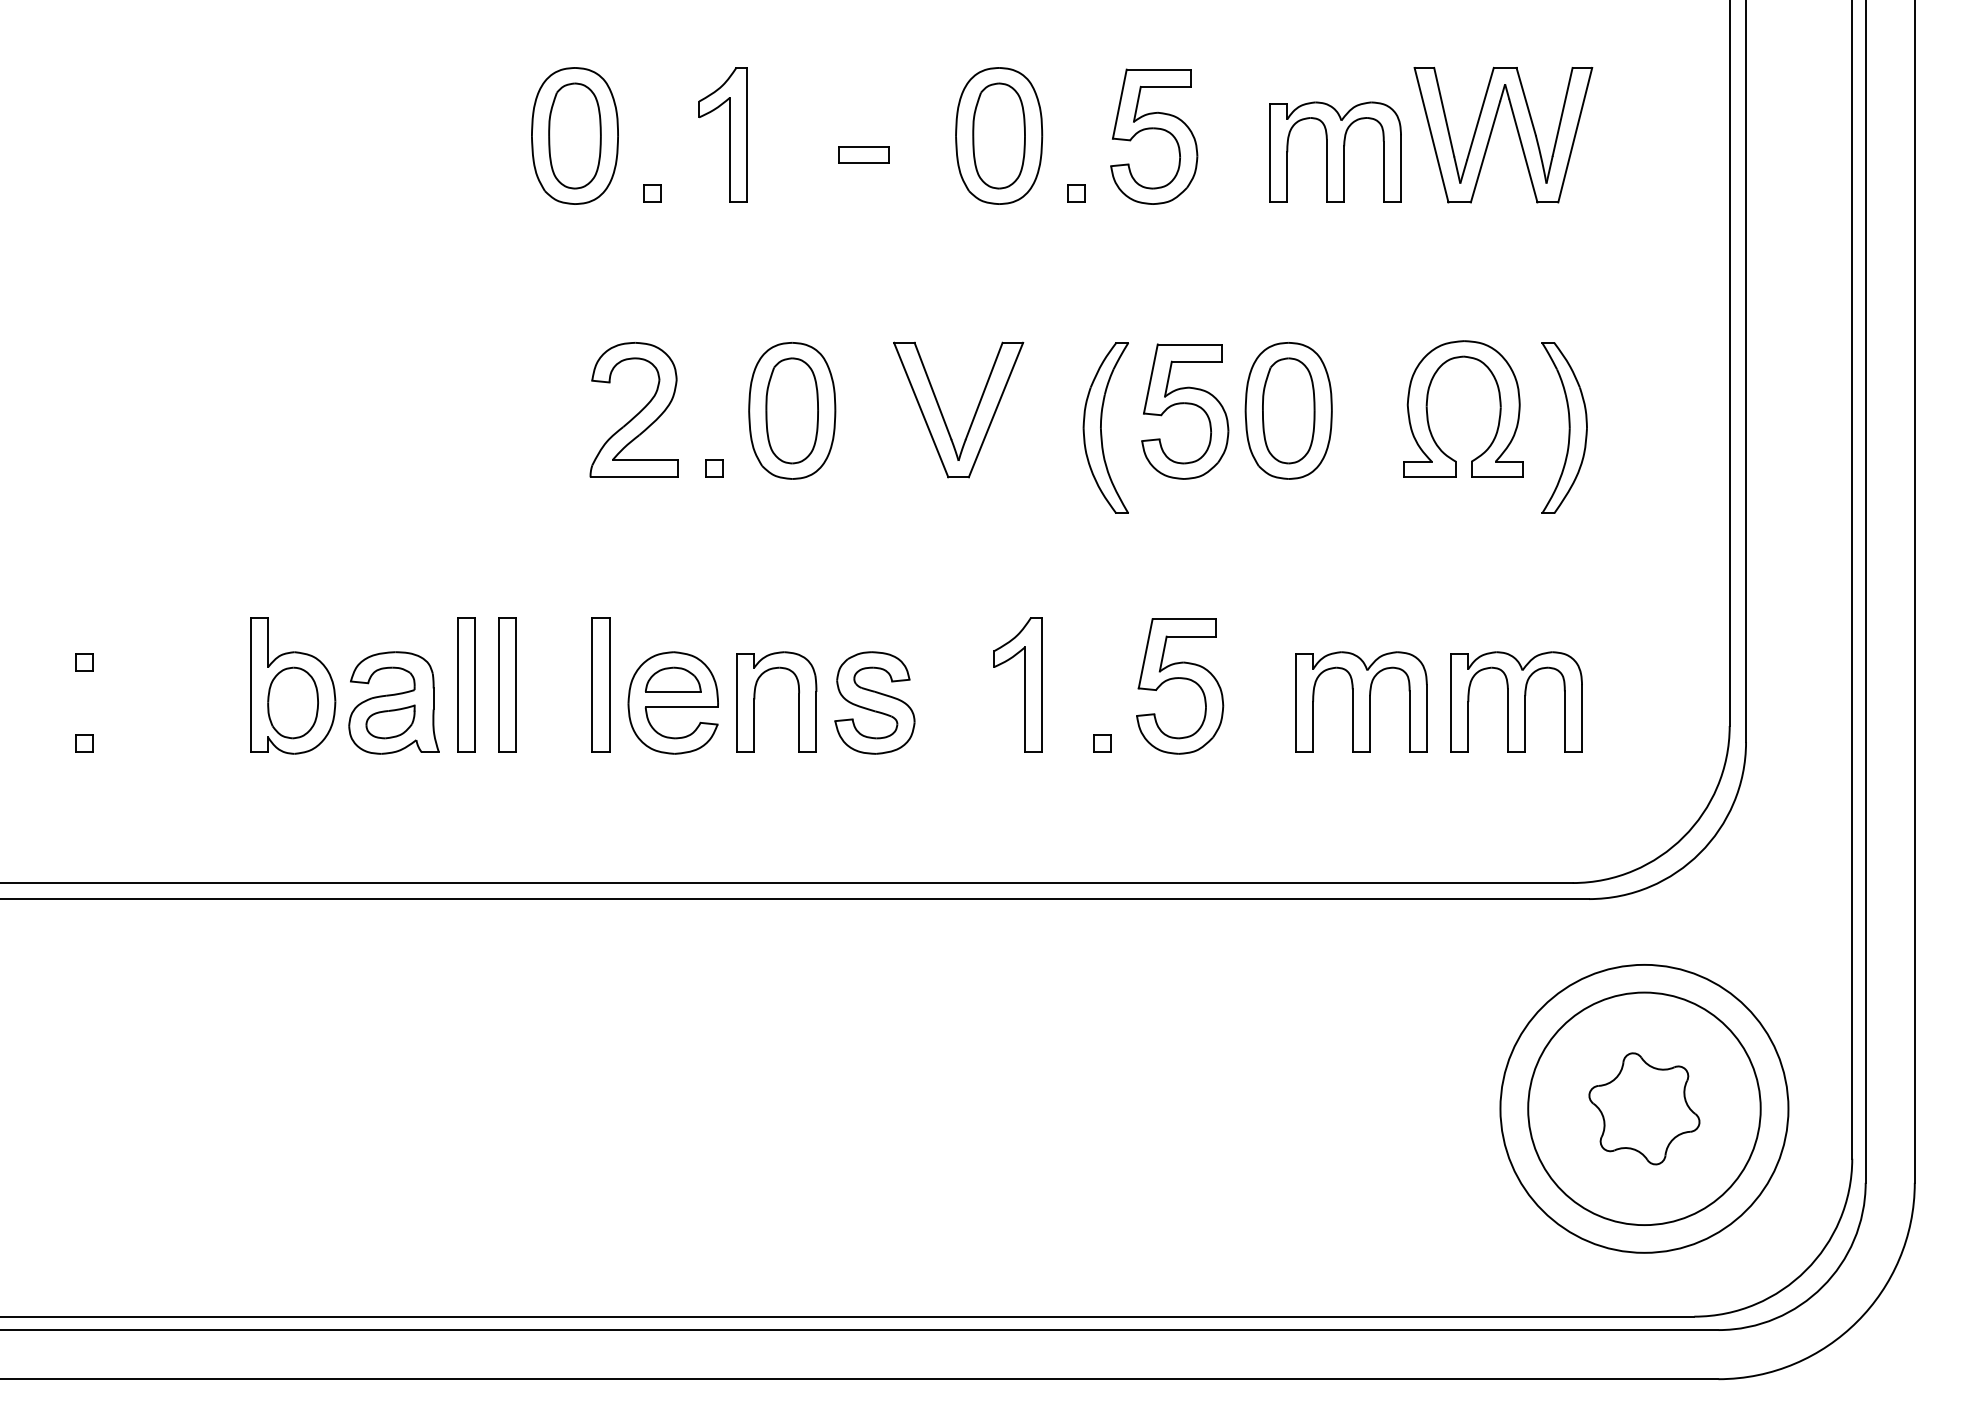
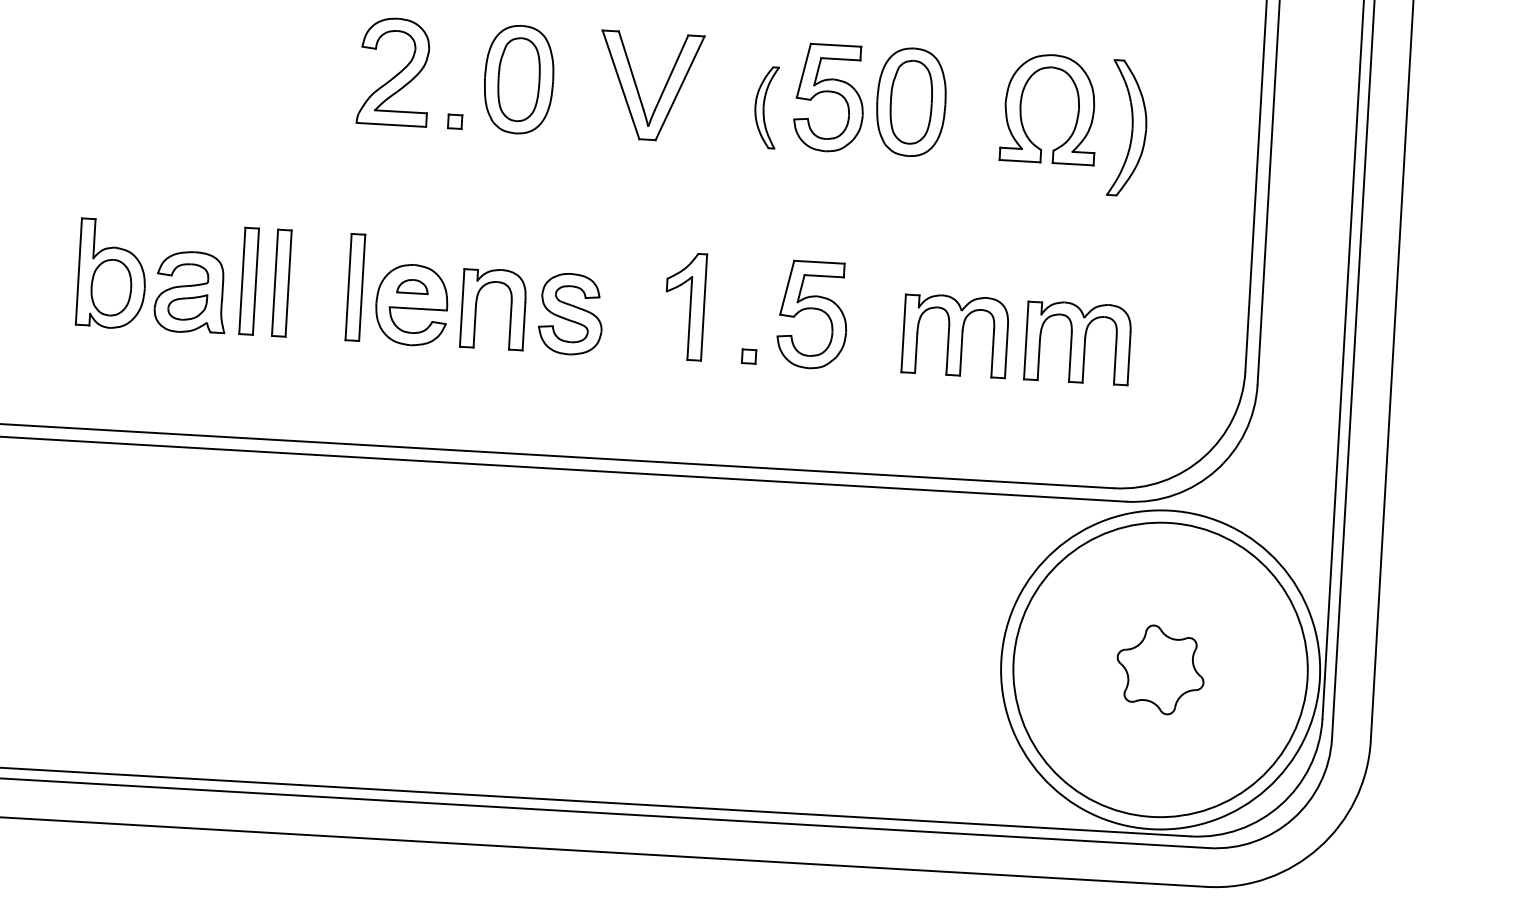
part: (1105, 427) -> (765, 107), size x0.6
part: (672, 679) -> (412, 286), size x0.7
circle: (1644, 1108) -> (1160, 669), size x1.4
circle: (1644, 1108) -> (1160, 669), size x1.6

